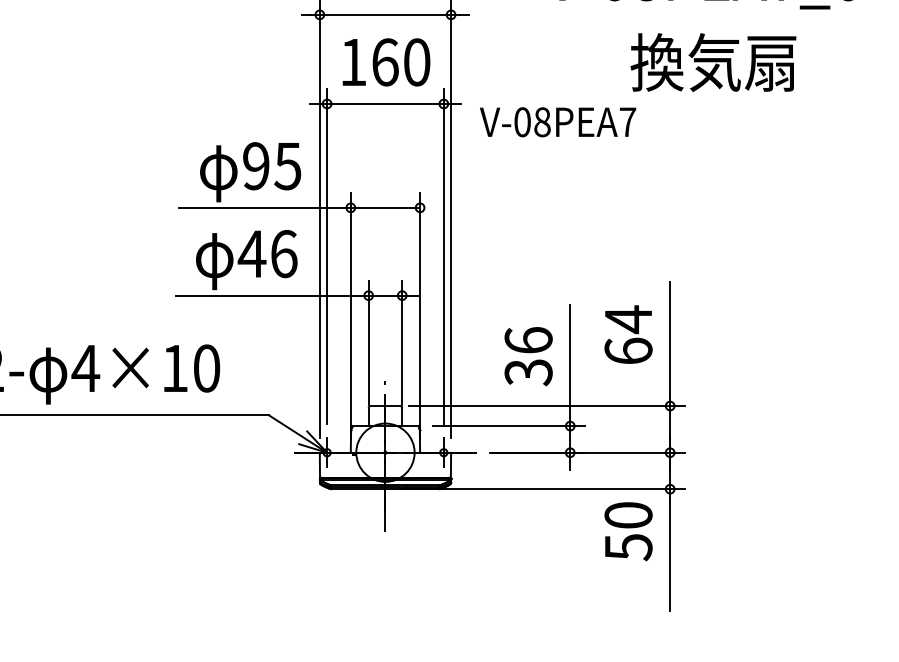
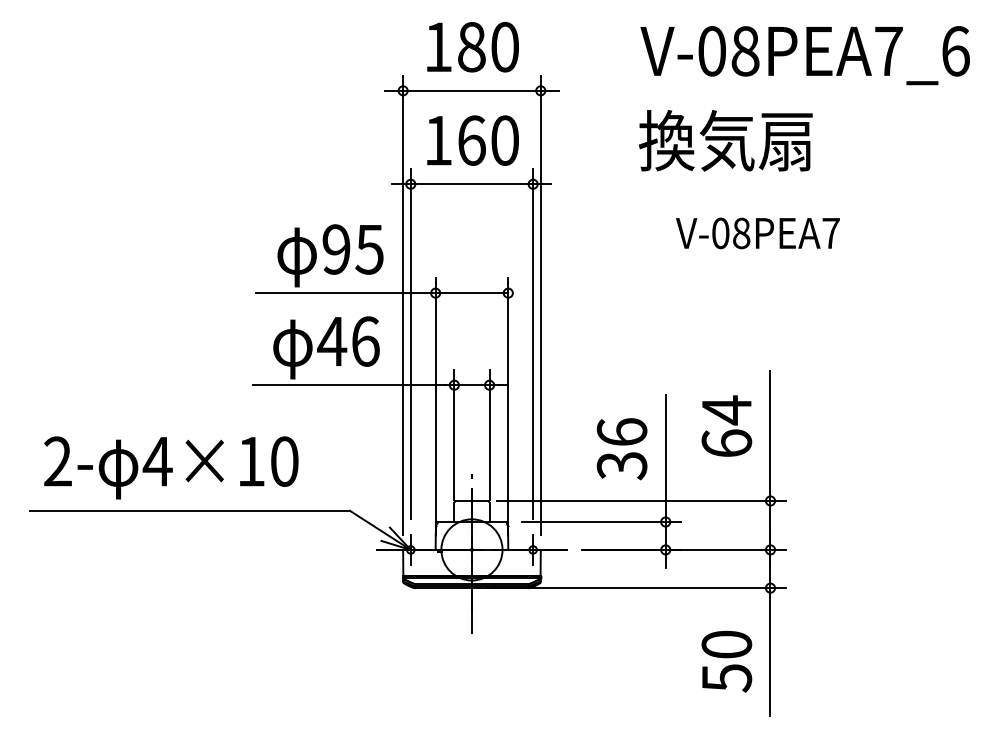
text: (713, 62) -> (725, 140), moved
text: (557, 122) -> (757, 233), moved
text: (628, 531) -> (726, 661), moved

